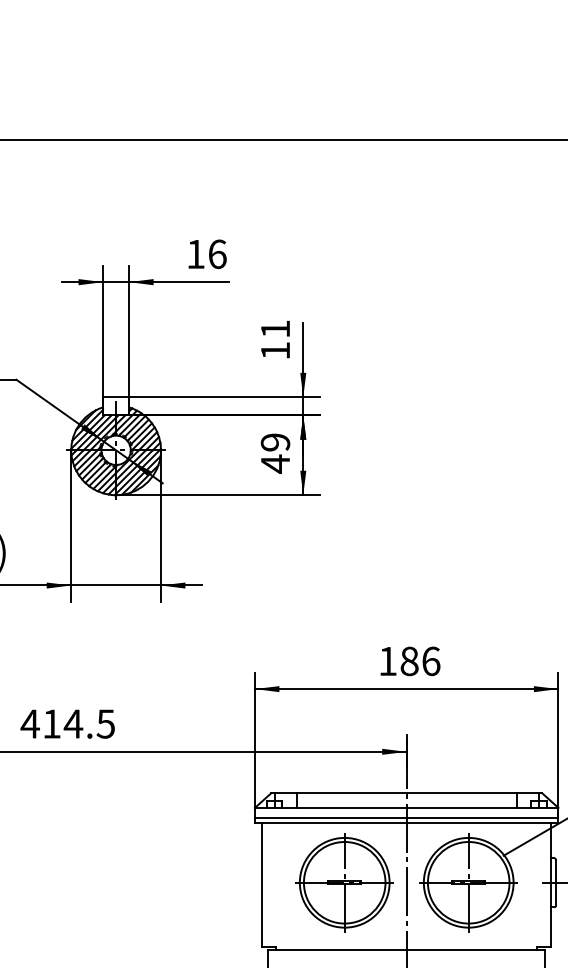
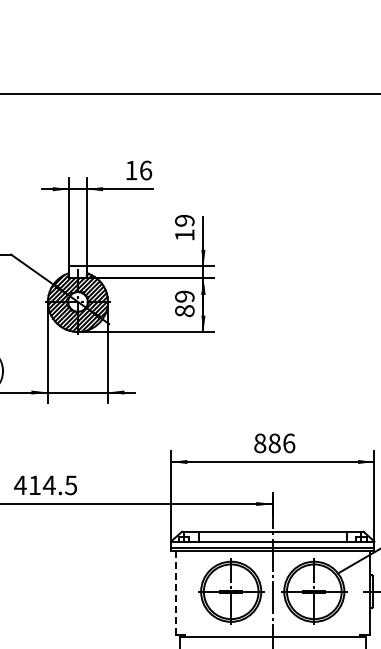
text: (275, 328) -> (184, 220), 11 -> 19
text: (275, 463) -> (184, 310), 49 -> 89
text: (388, 661) -> (260, 443), 186 -> 886
line: (261, 885) -> (175, 593), solid -> dashed

